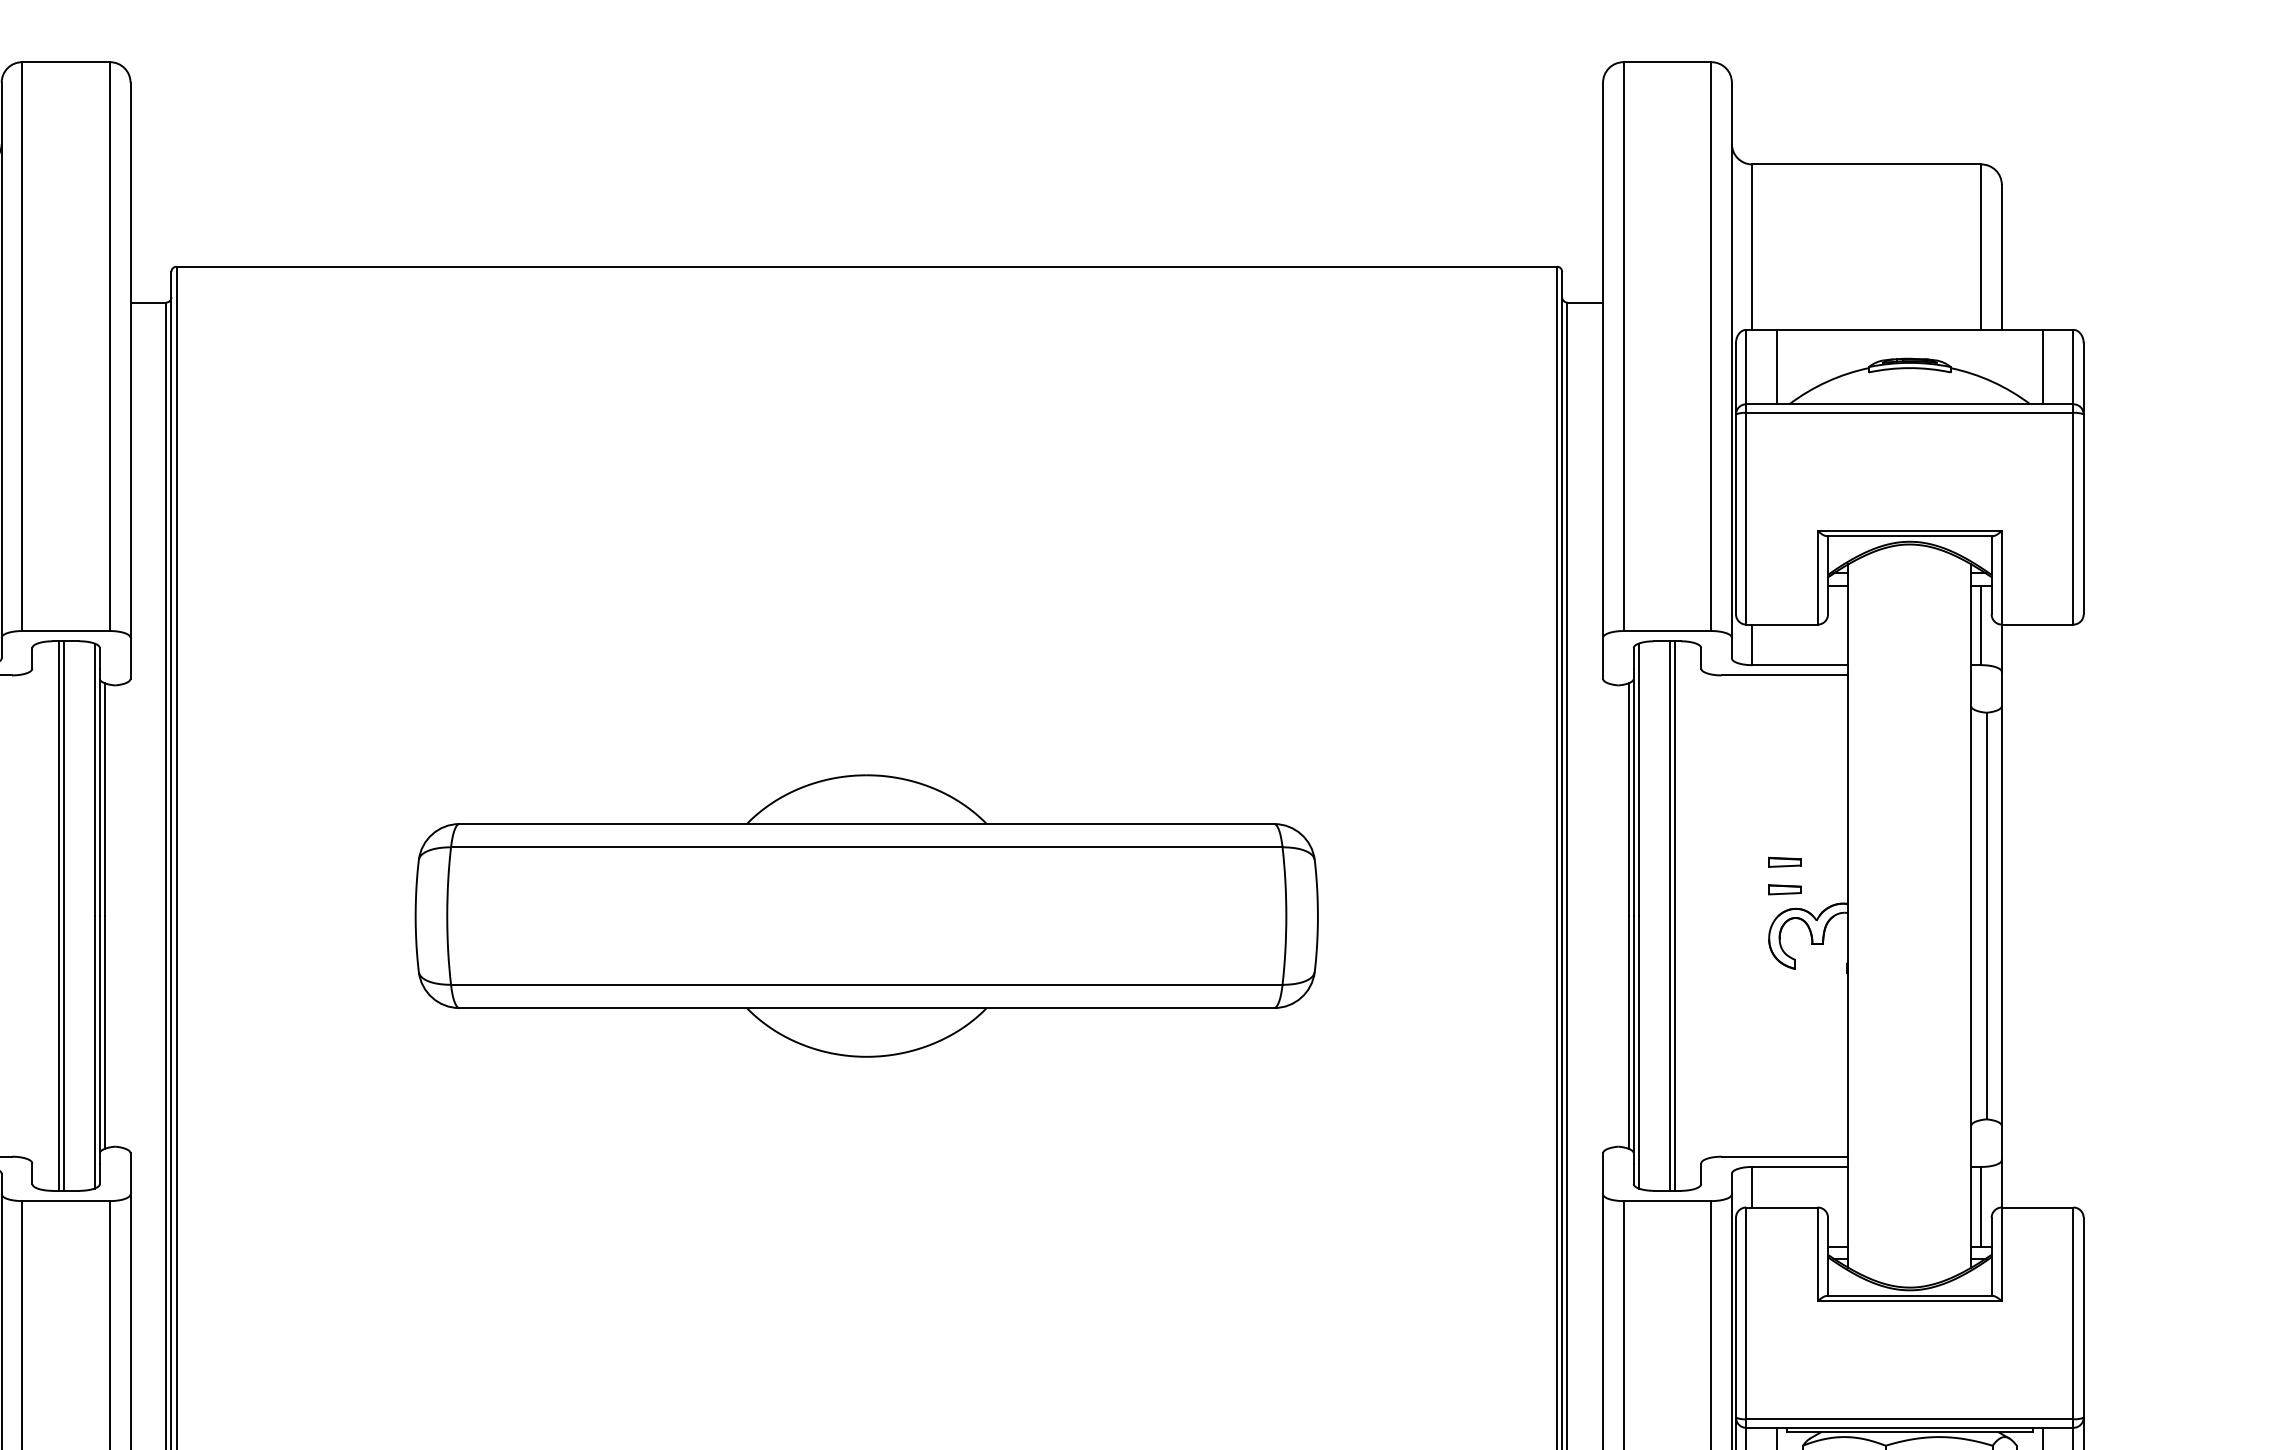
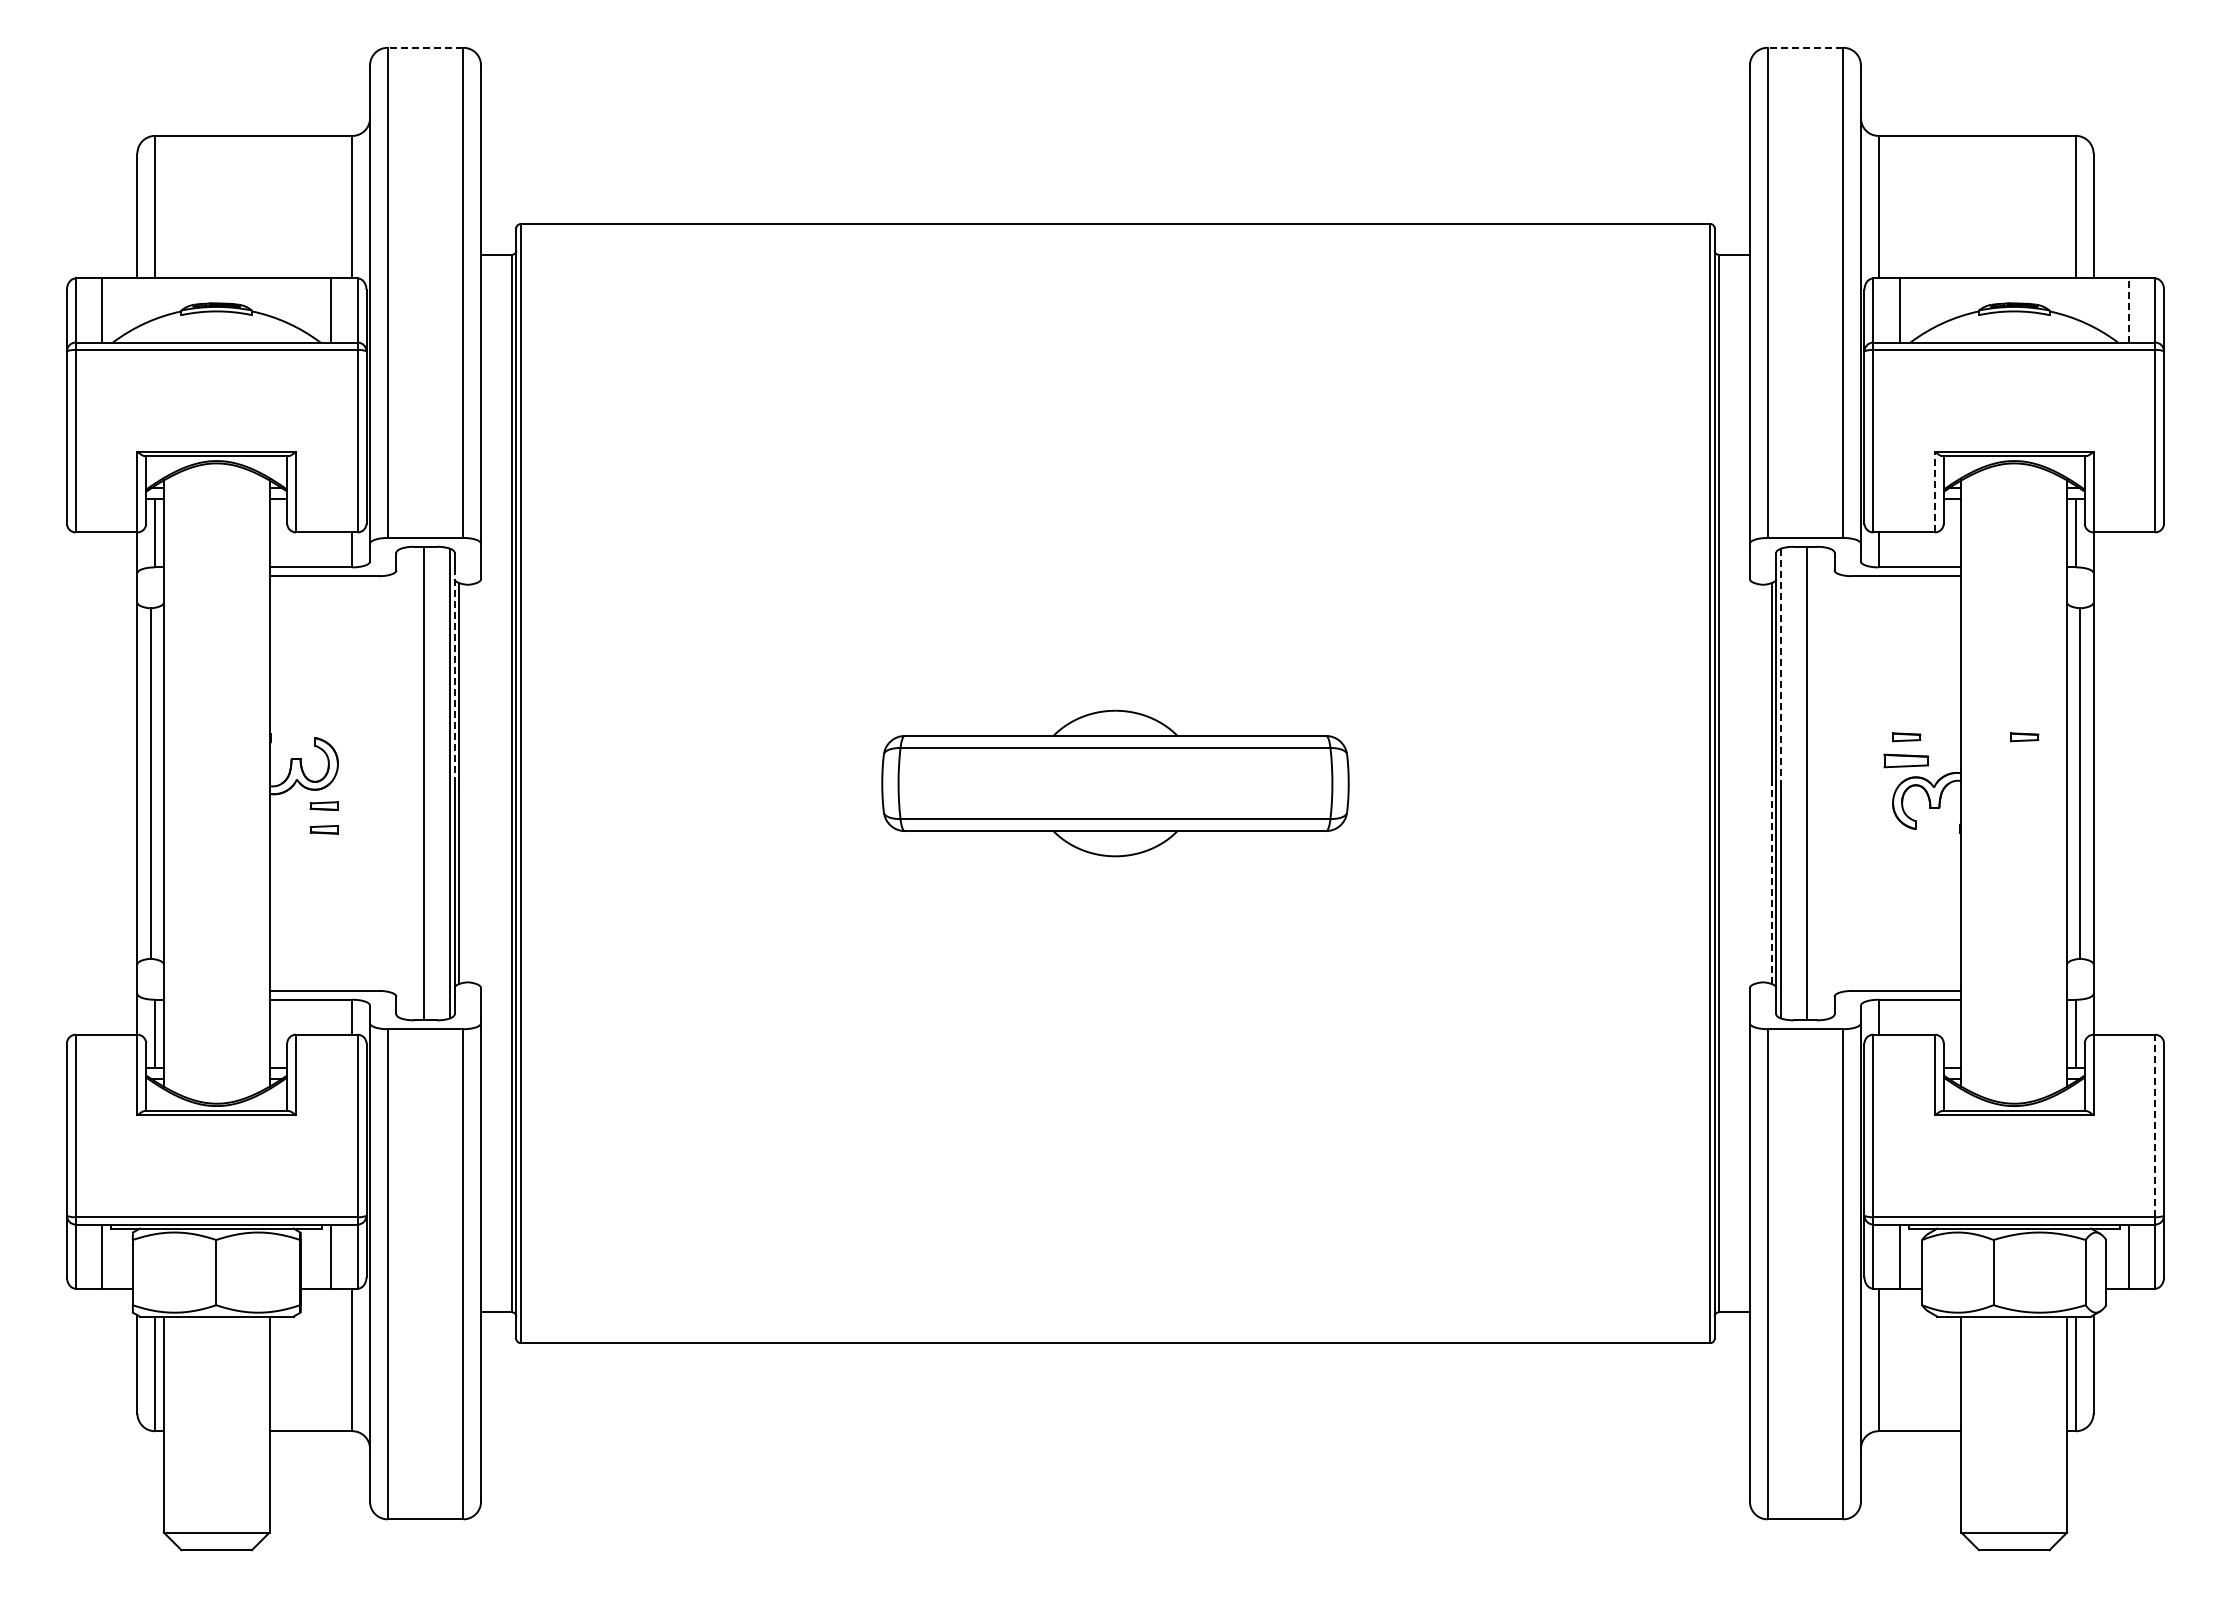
line: (66, 61) -> (425, 47), solid -> dashed
line: (1667, 61) -> (1805, 47), solid -> dashed
line: (2042, 367) -> (2128, 310), solid -> dashed
line: (1817, 577) -> (1934, 491), solid -> dashed
line: (1638, 780) -> (1780, 666), solid -> dashed
line: (99, 791) -> (454, 676), solid -> dashed
part: (1921, 862) -> (2024, 737), added
part: (1784, 889) -> (1906, 760), size x1.6
line: (59, 915) -> (419, 783), removed
part: (866, 915) -> (1115, 783), size x0.6
line: (1674, 915) -> (1811, 783), removed
line: (1628, 1032) -> (1771, 883), solid -> dashed
line: (2073, 1312) -> (2155, 1125), solid -> dashed

